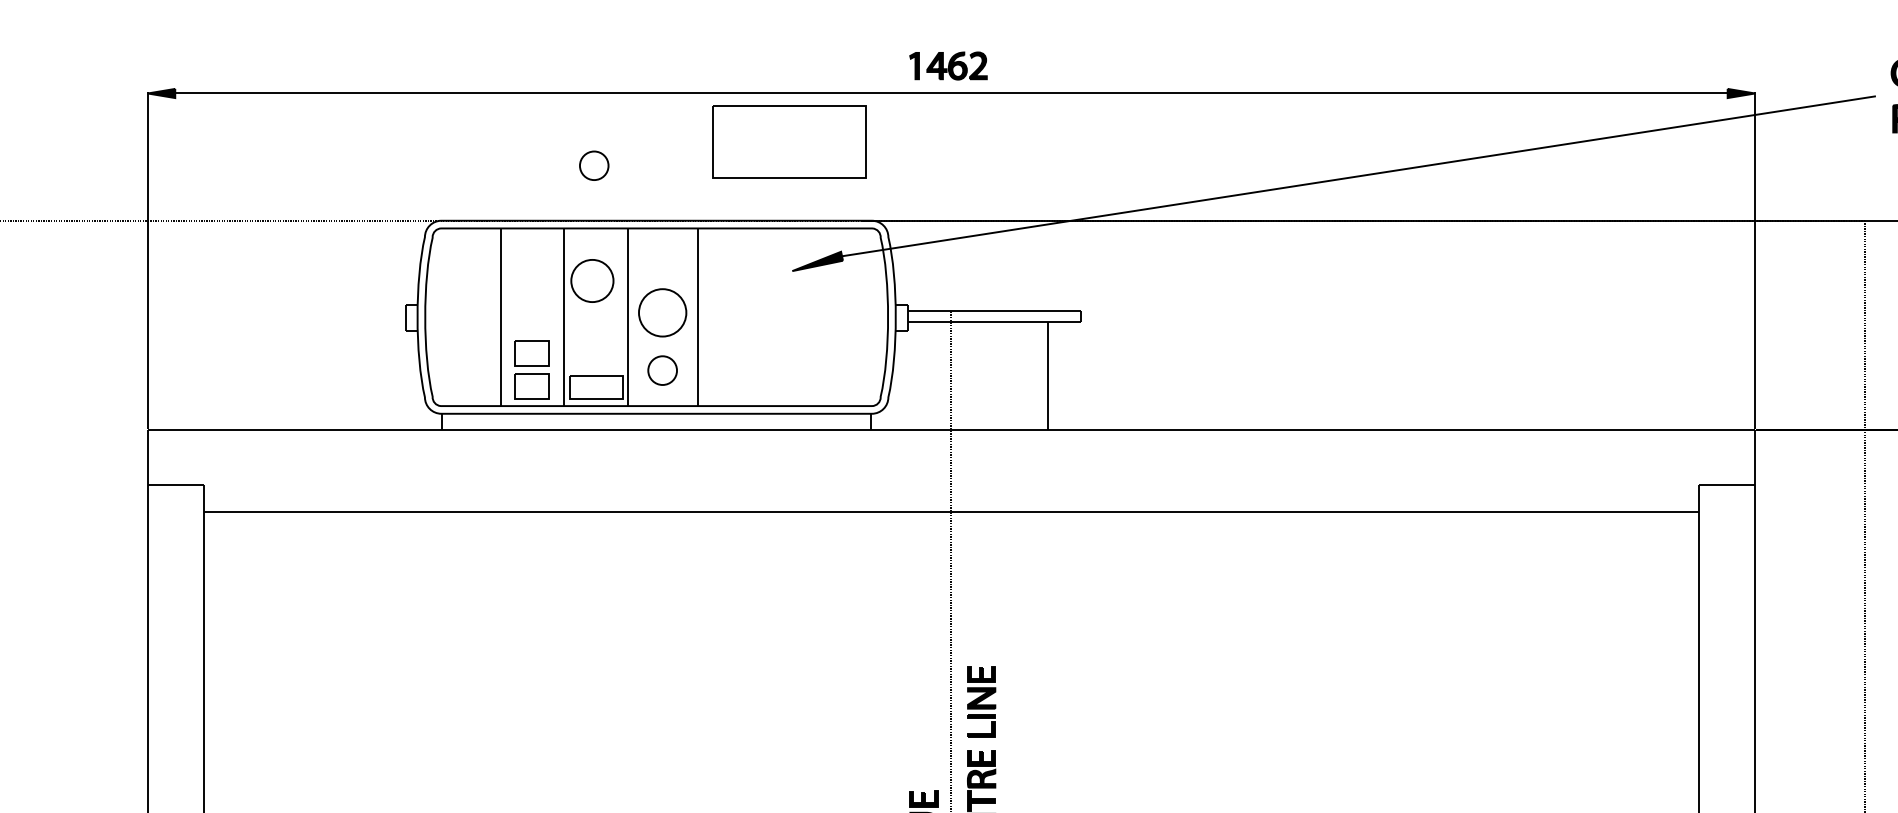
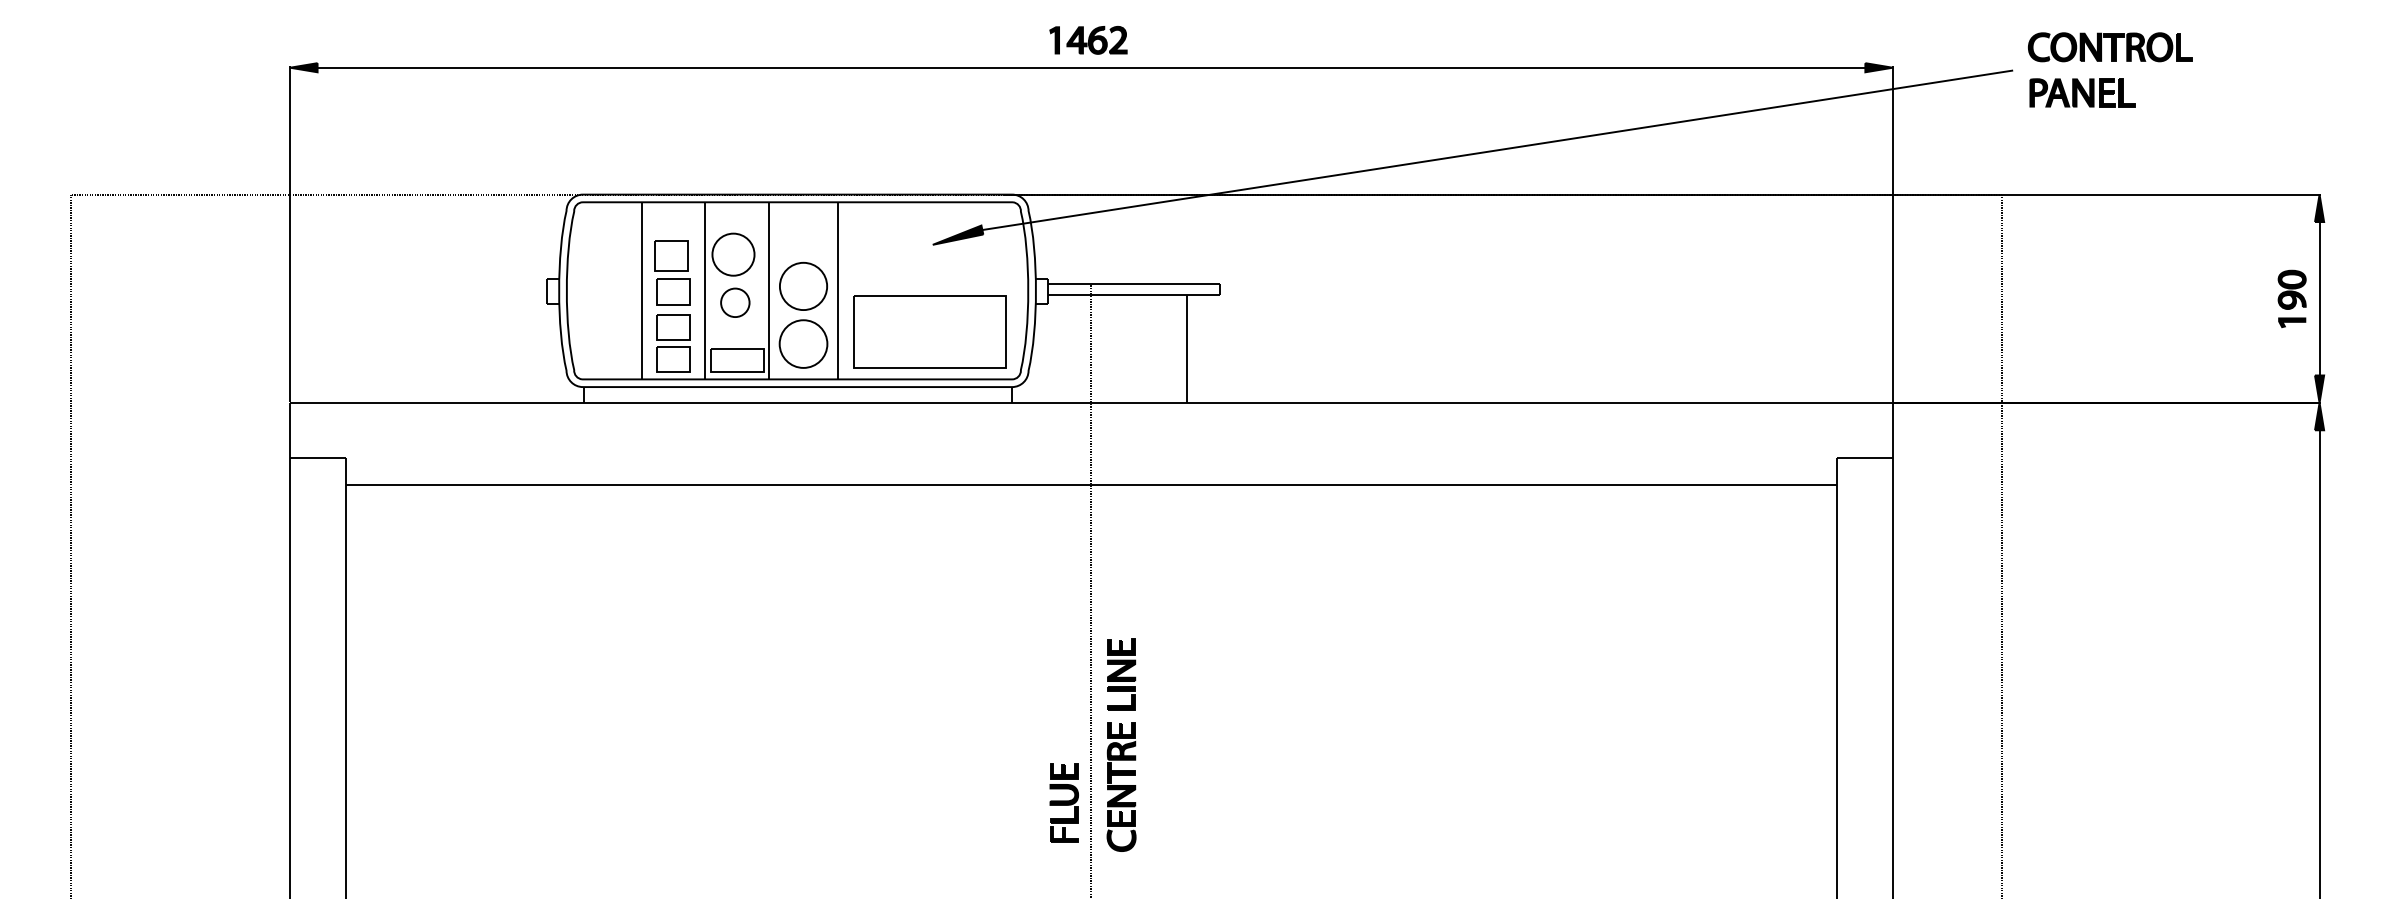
part: (789, 141) -> (929, 331), moved
part: (594, 165) -> (735, 302), moved
part: (531, 298) -> (672, 272), added
part: (662, 370) -> (803, 343), size x1.67

